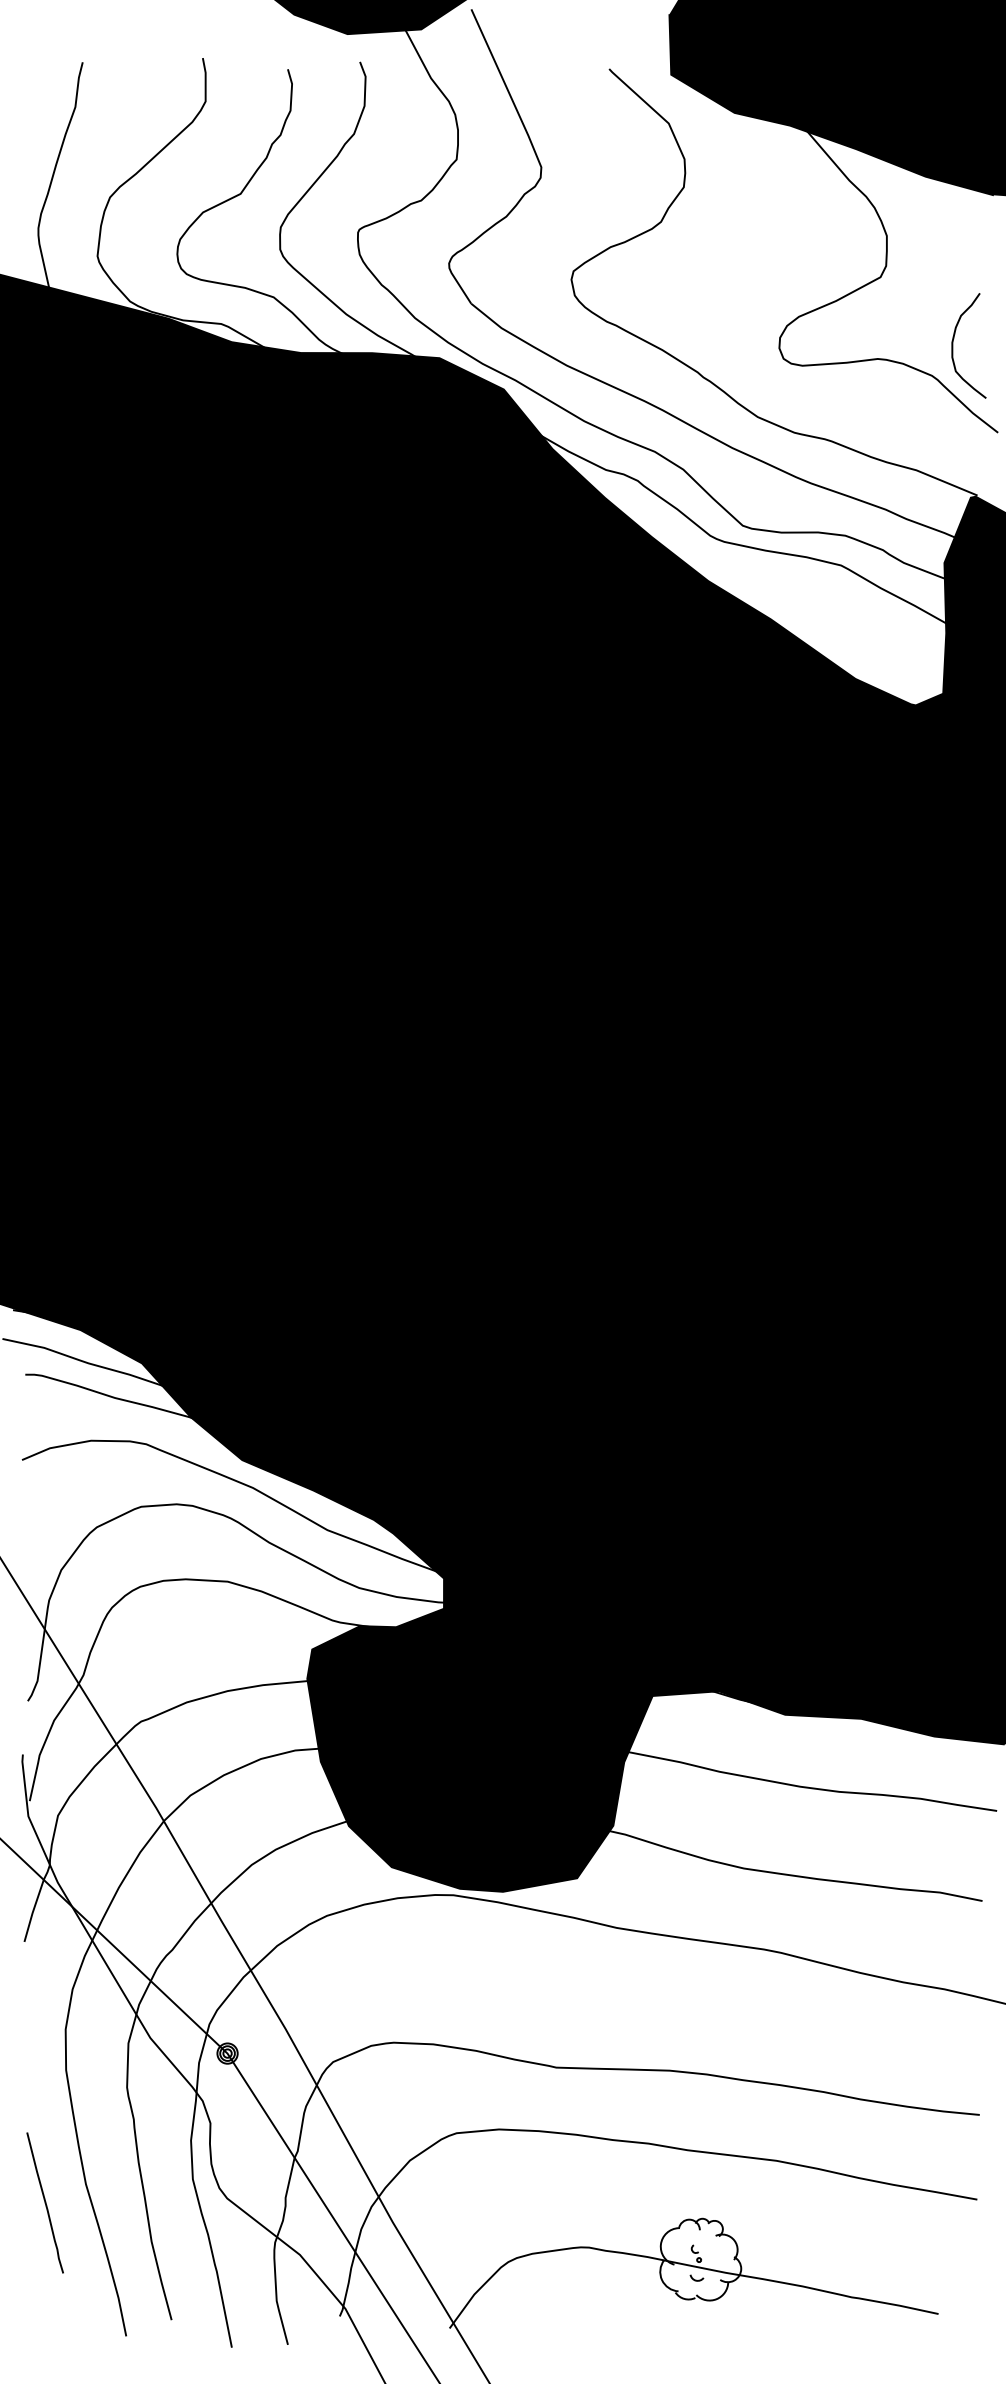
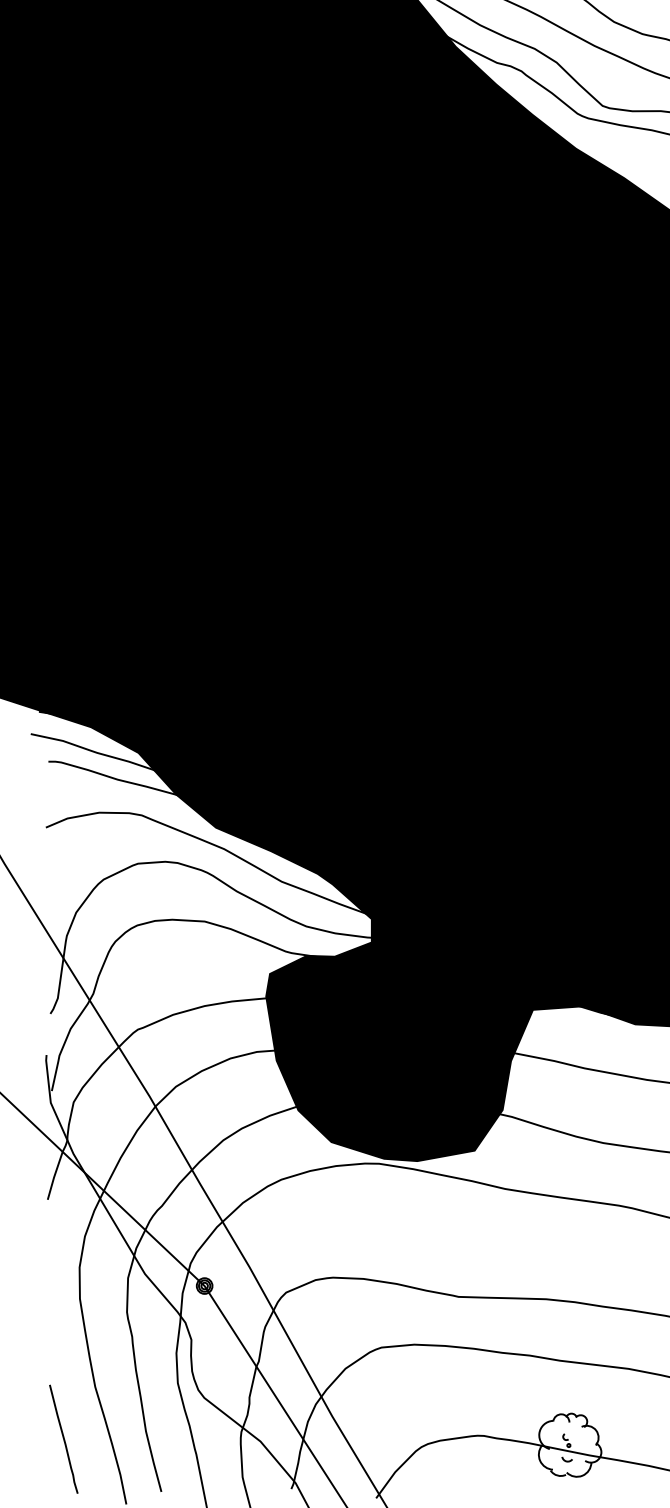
curve: (44, 2202) -> (63, 1438), moved

